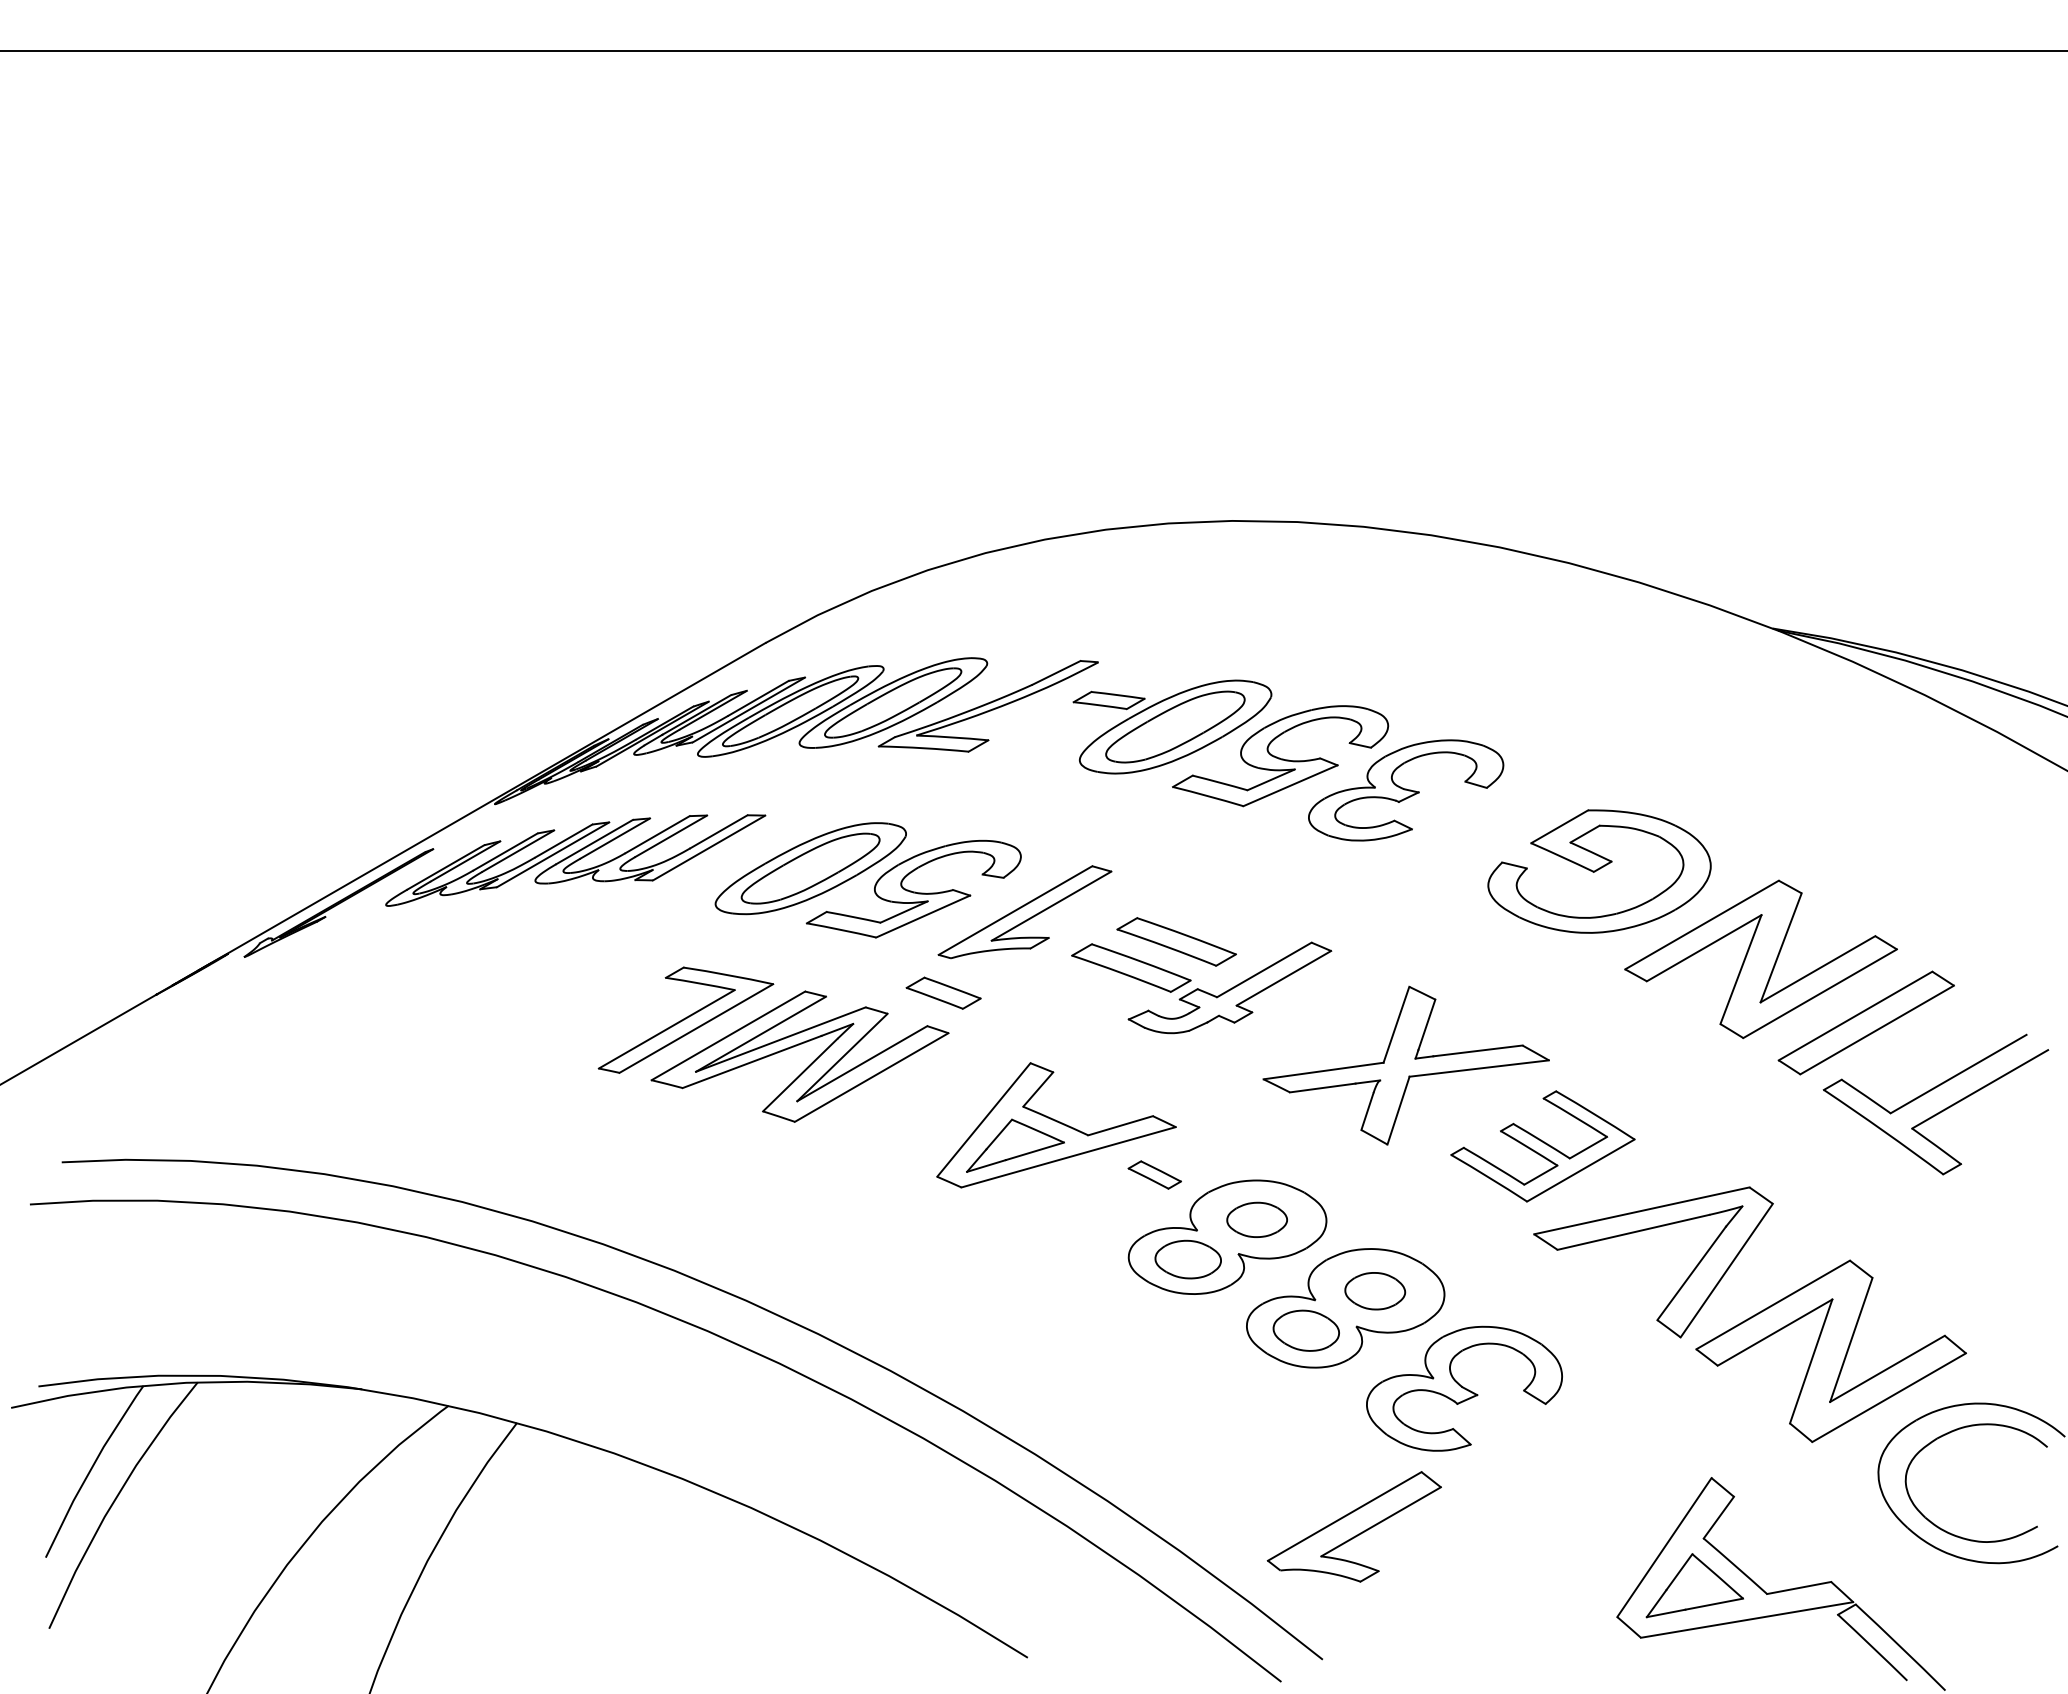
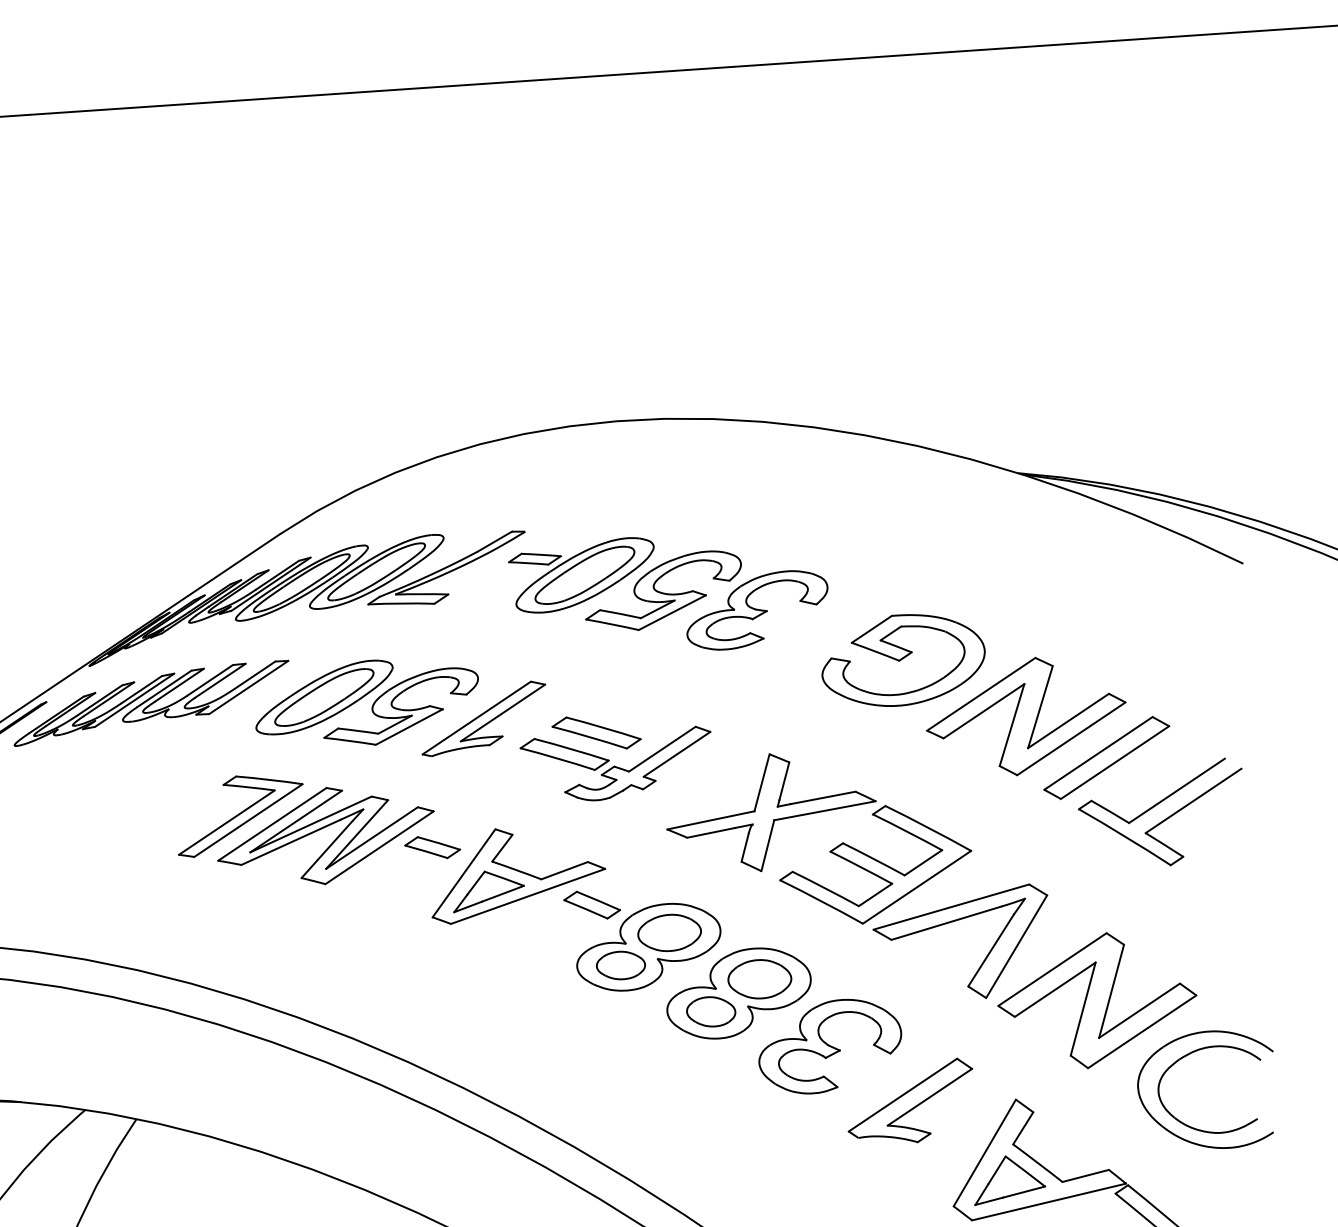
part: (943, 992) -> (432, 847), moved
part: (1542, 1146) -> (875, 864), size x1.43
part: (1154, 1174) -> (591, 904), size x1.43
part: (1256, 1219) -> (669, 932), size x1.43
part: (1374, 1291) -> (759, 979), size x1.43
part: (1353, 1526) -> (909, 1102), moved

